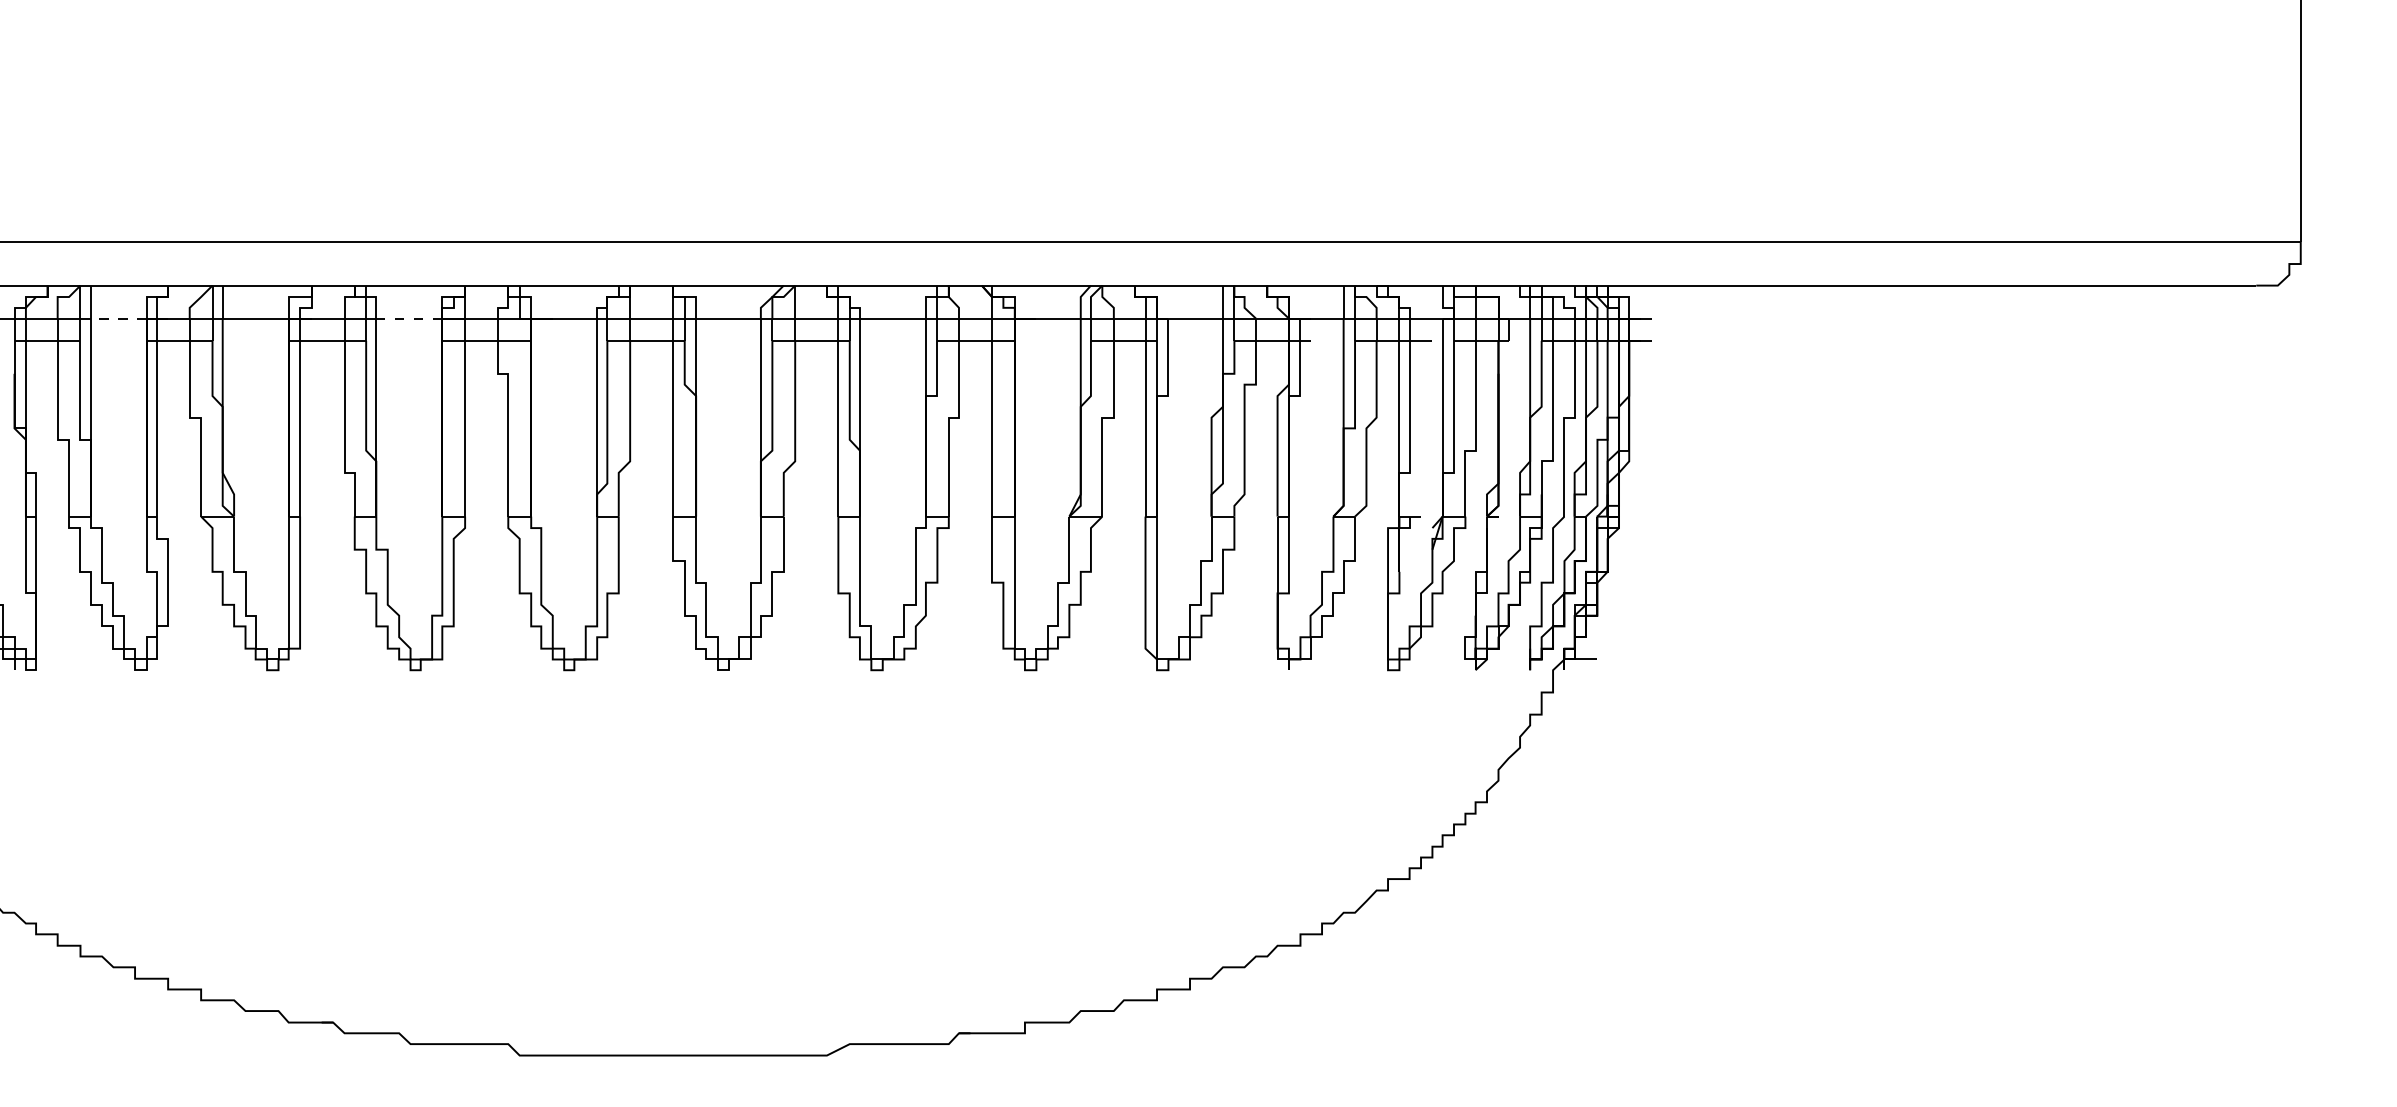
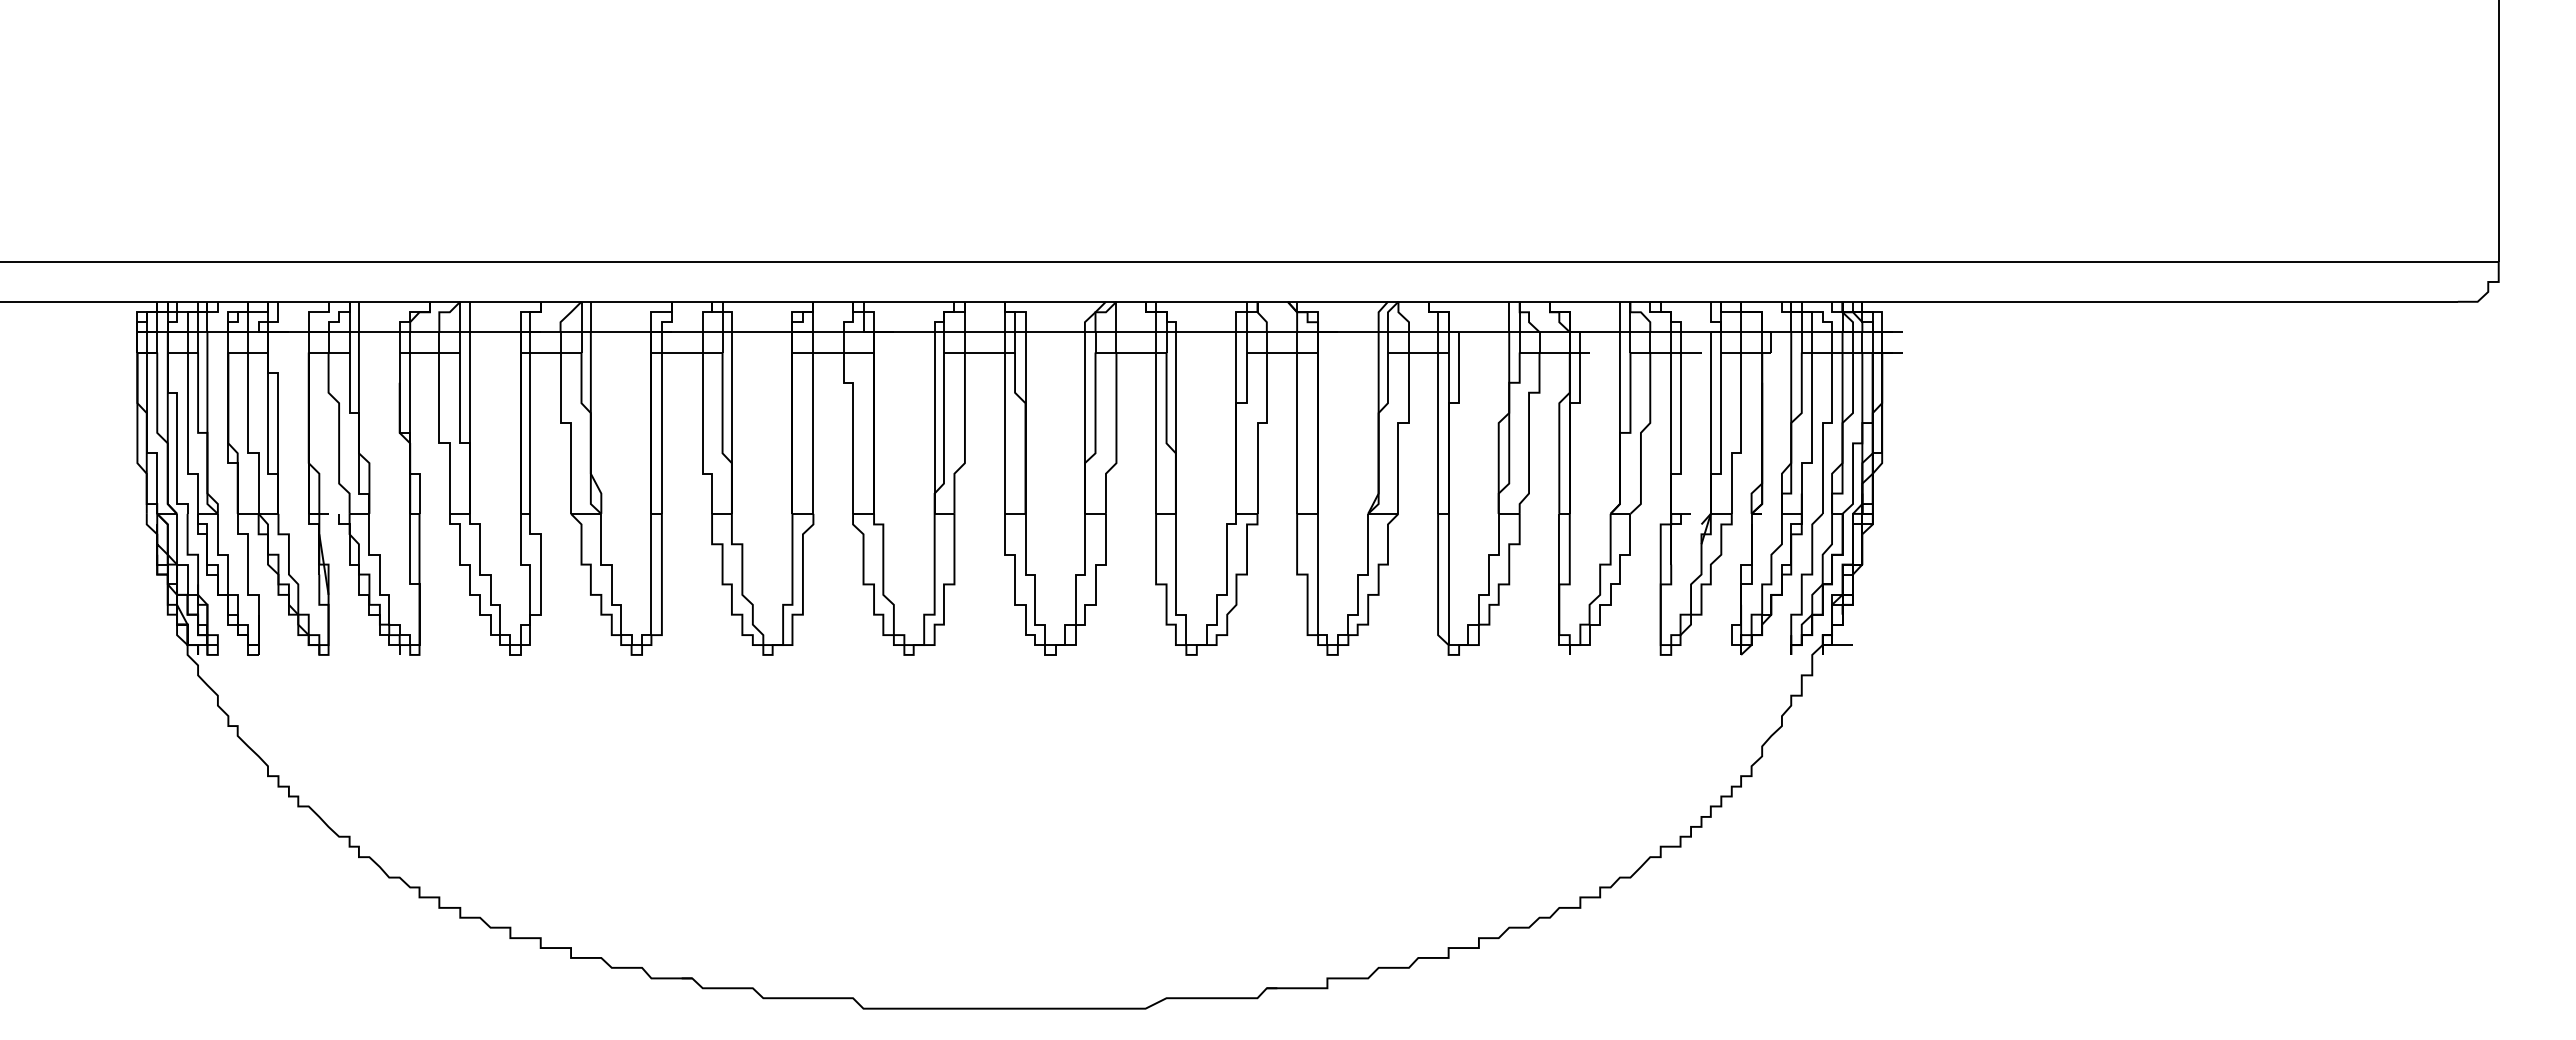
line: (118, 319) -> (495, 332), dashed -> solid
line: (408, 319) -> (761, 332), dashed -> solid

